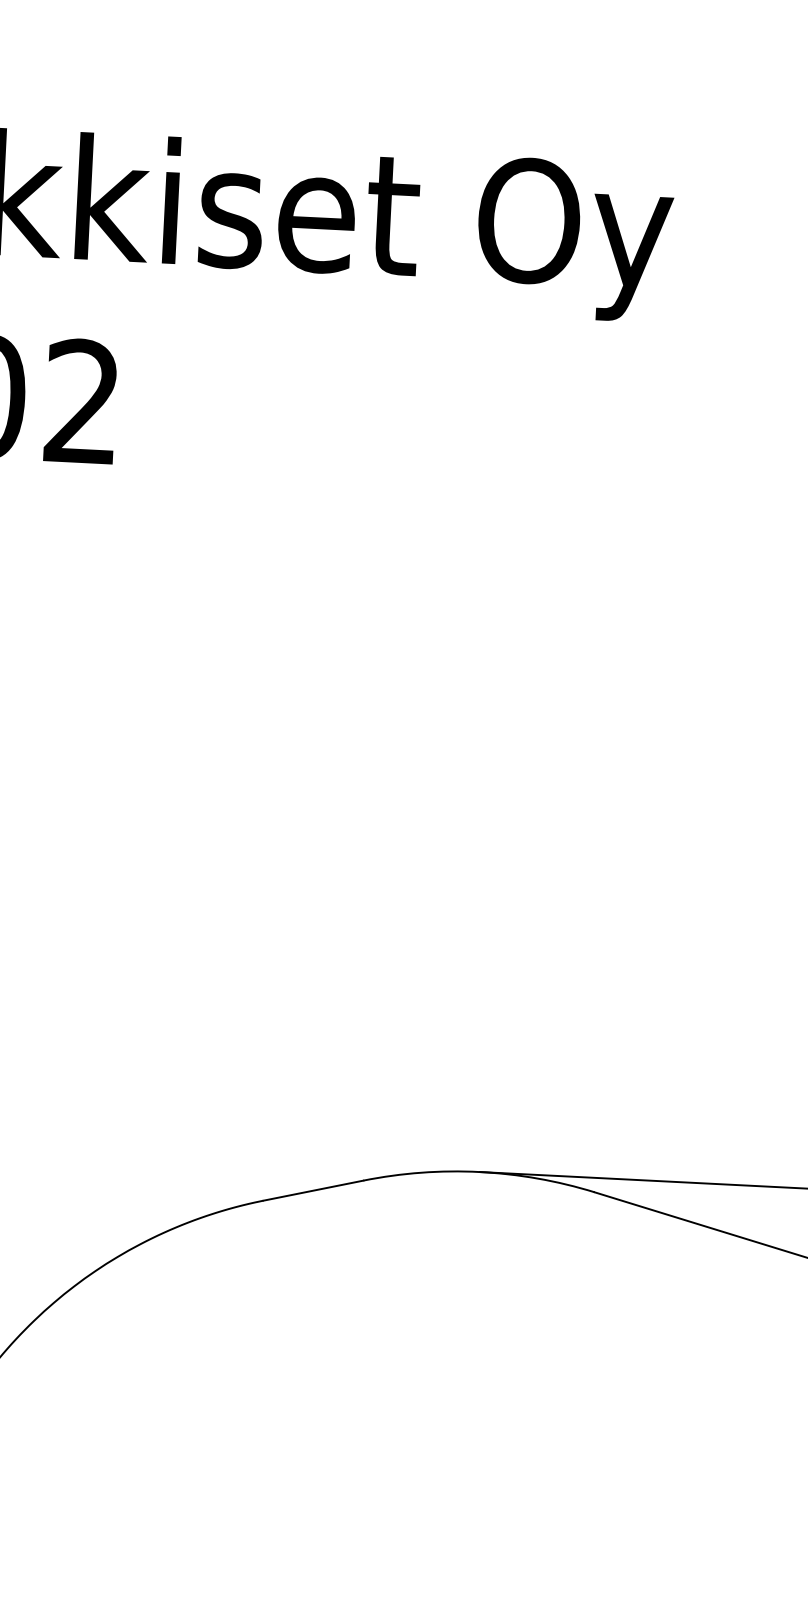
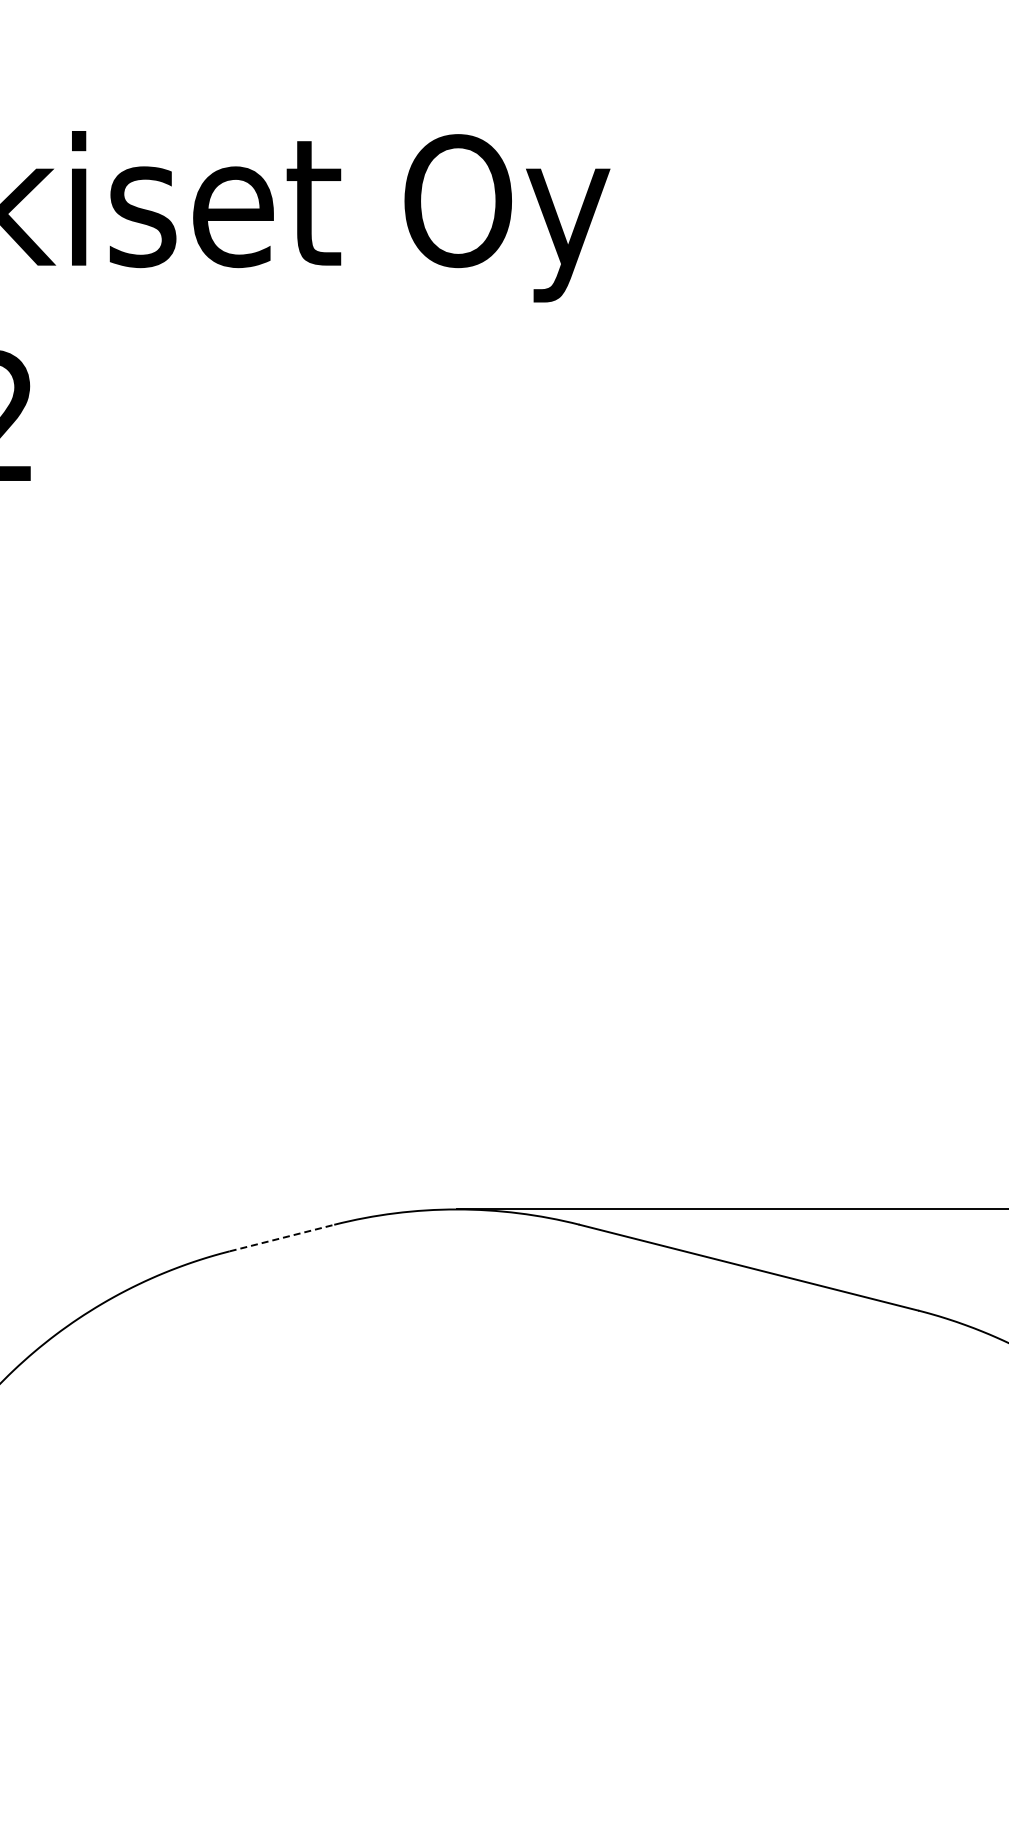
line: (312, 1191) -> (281, 1238), solid -> dashed

